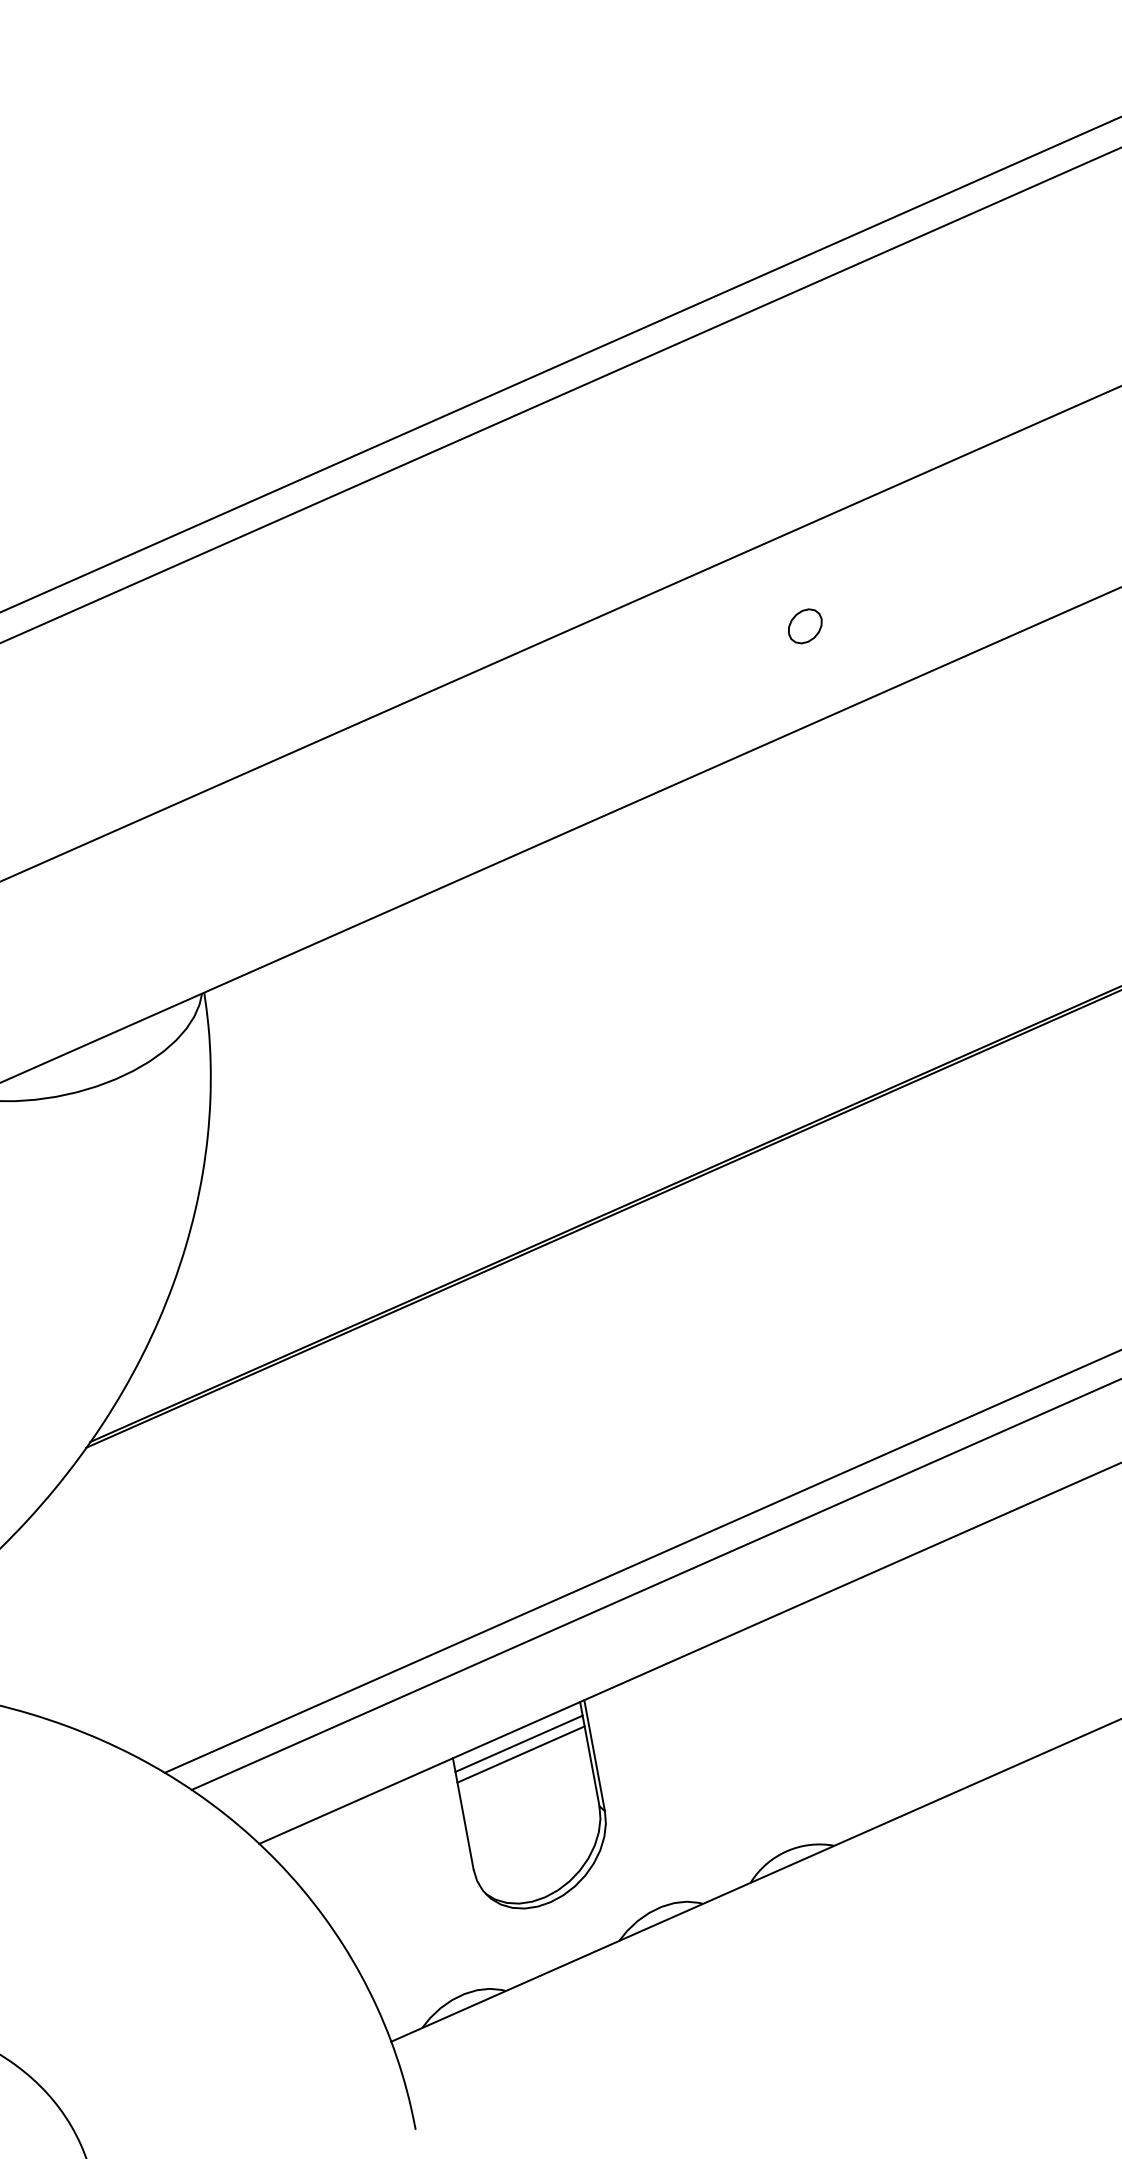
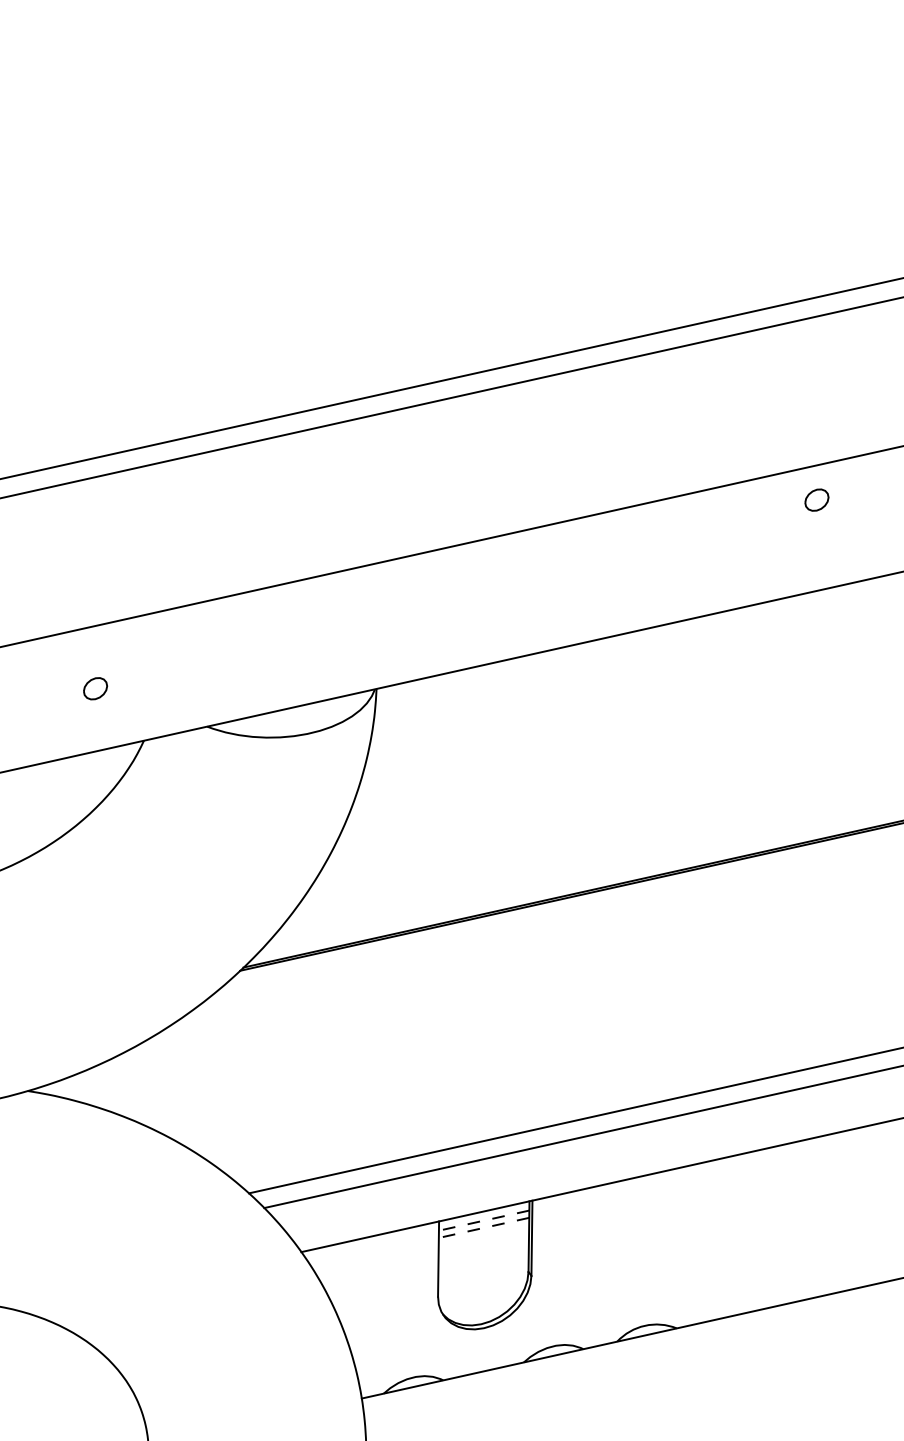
part: (804, 625) -> (816, 499), moved
line: (518, 1743) -> (483, 1220), solid -> dashed
line: (520, 1755) -> (483, 1228), solid -> dashed

